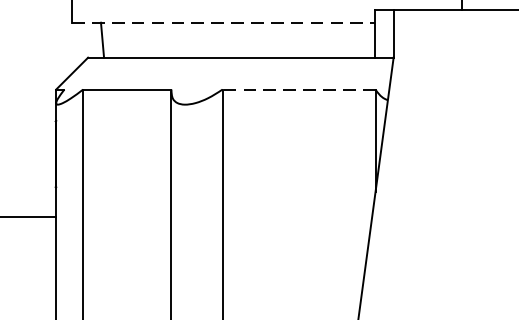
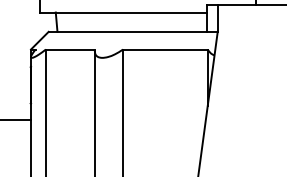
line: (223, 22) -> (123, 12), dashed -> solid
line: (297, 89) -> (164, 49), dashed -> solid

